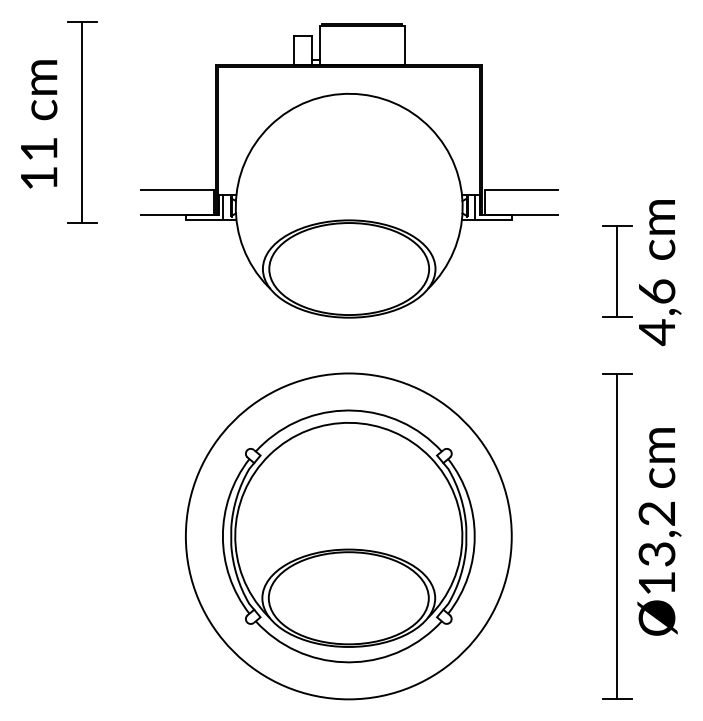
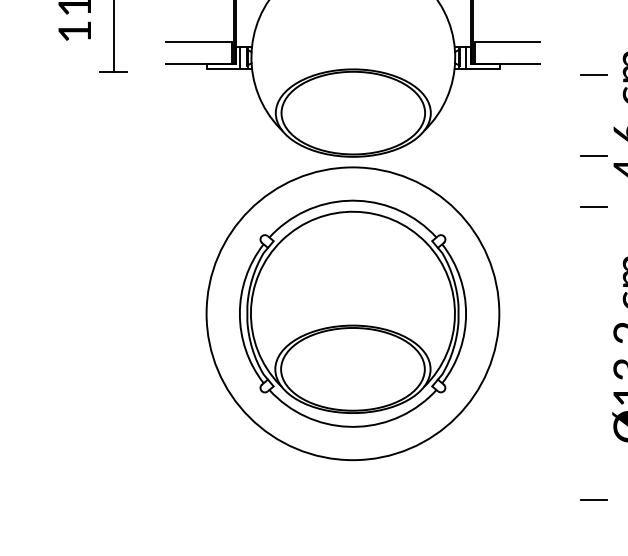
line: (617, 271) -> (594, 115), removed
part: (348, 536) -> (352, 313), moved
line: (617, 536) -> (594, 353), removed

